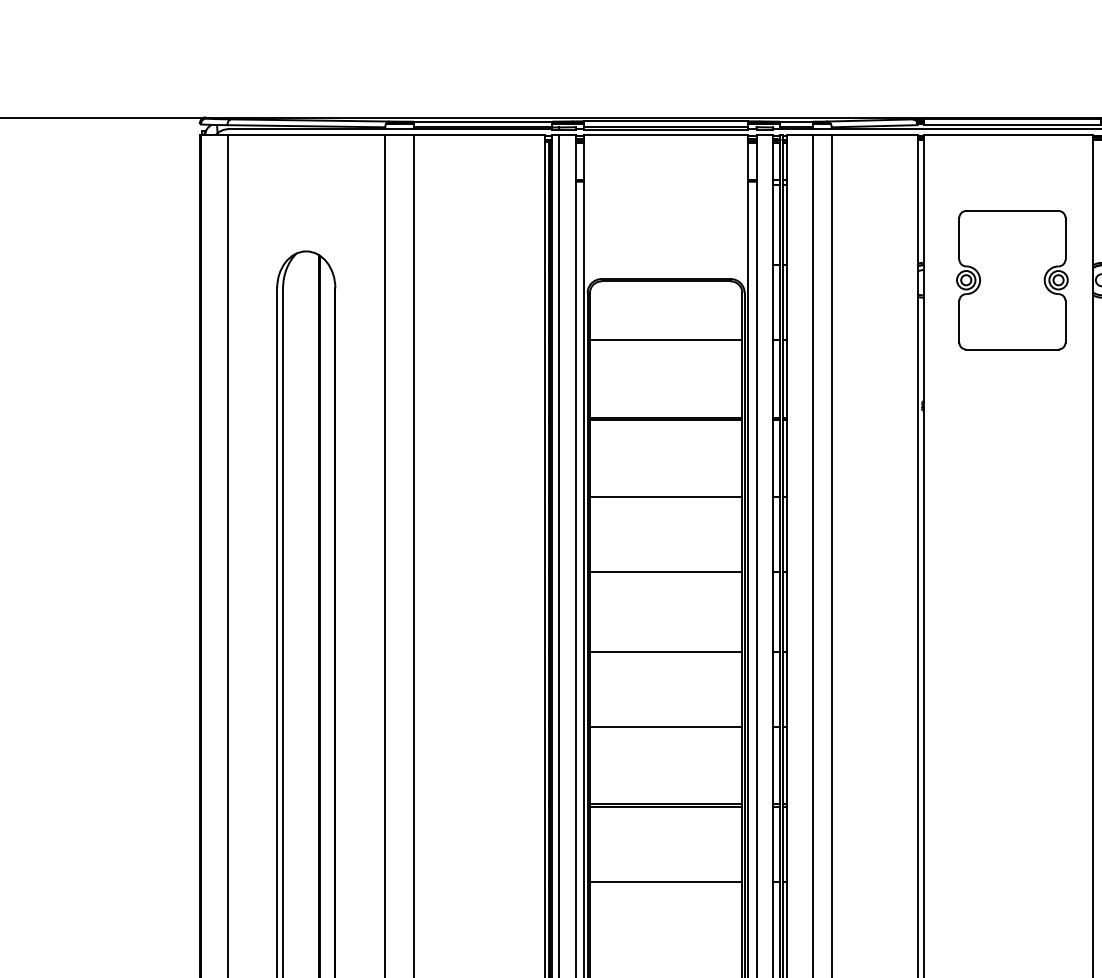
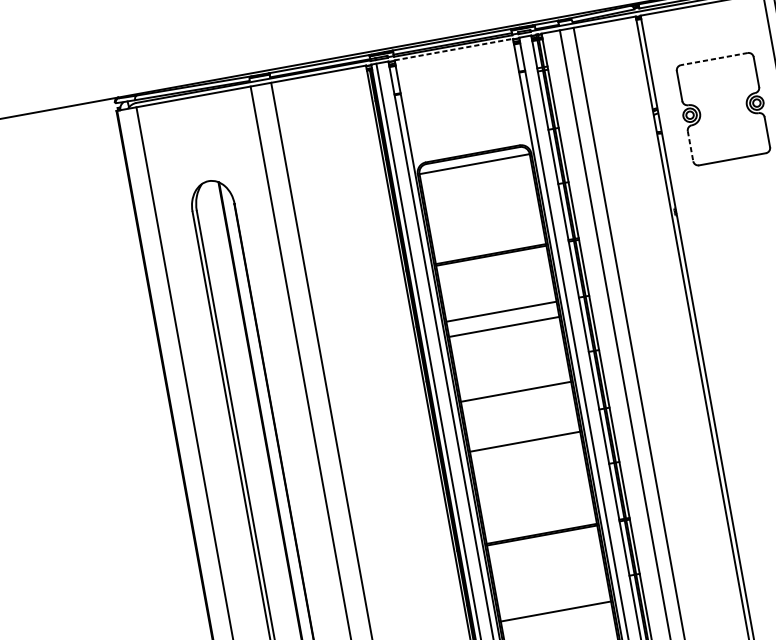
line: (666, 135) -> (454, 49), solid -> dashed
line: (1011, 211) -> (713, 59), solid -> dashed
line: (959, 321) -> (690, 145), solid -> dashed
line: (666, 340) -> (474, 164), moved
line: (666, 572) -> (504, 327), moved
line: (666, 651) -> (516, 391), moved
line: (666, 726) -> (525, 441), moved
line: (666, 881) -> (556, 611), moved

